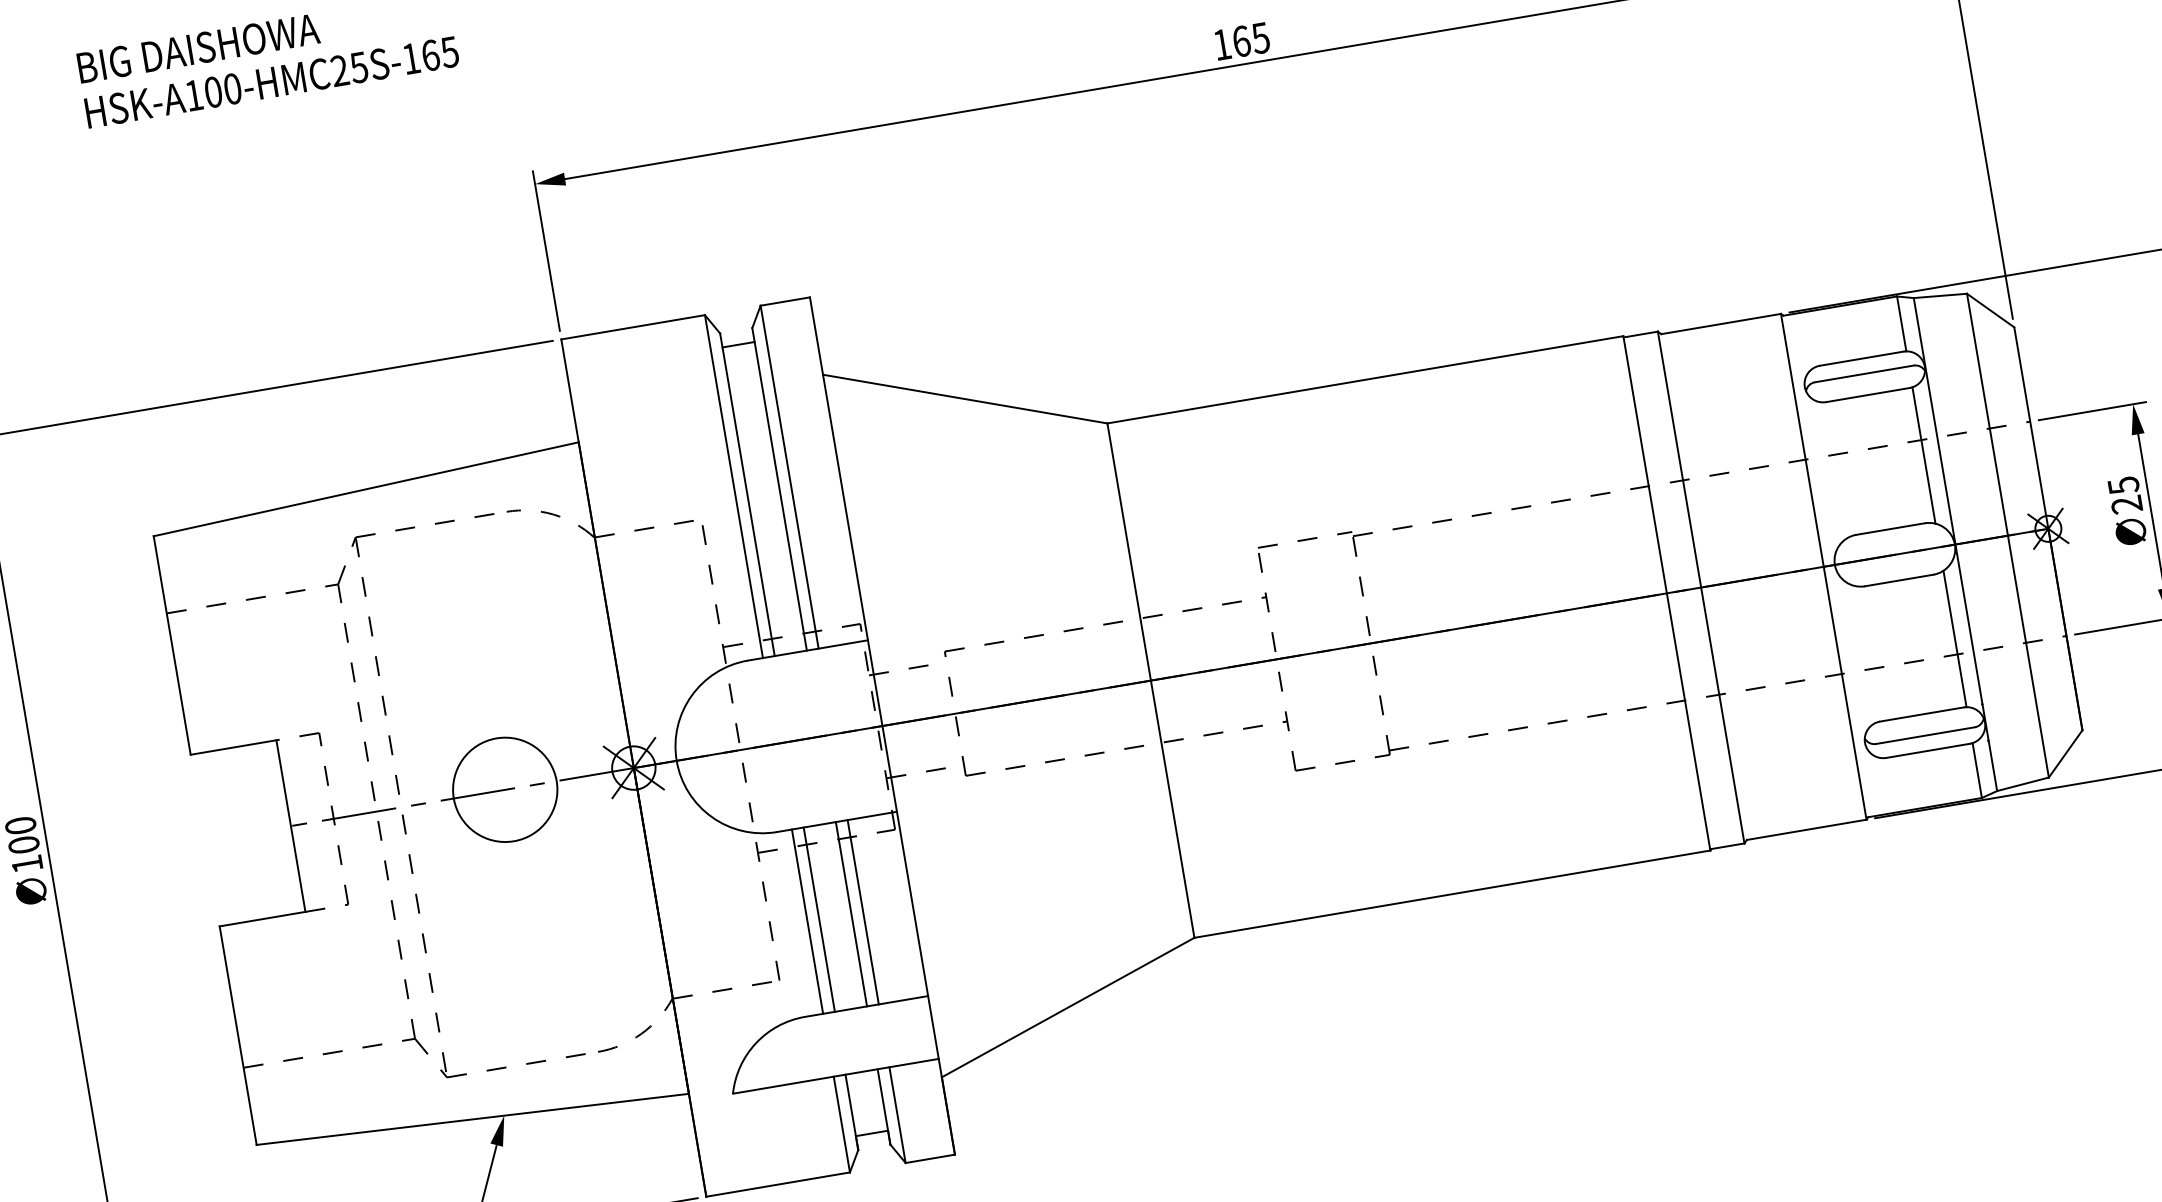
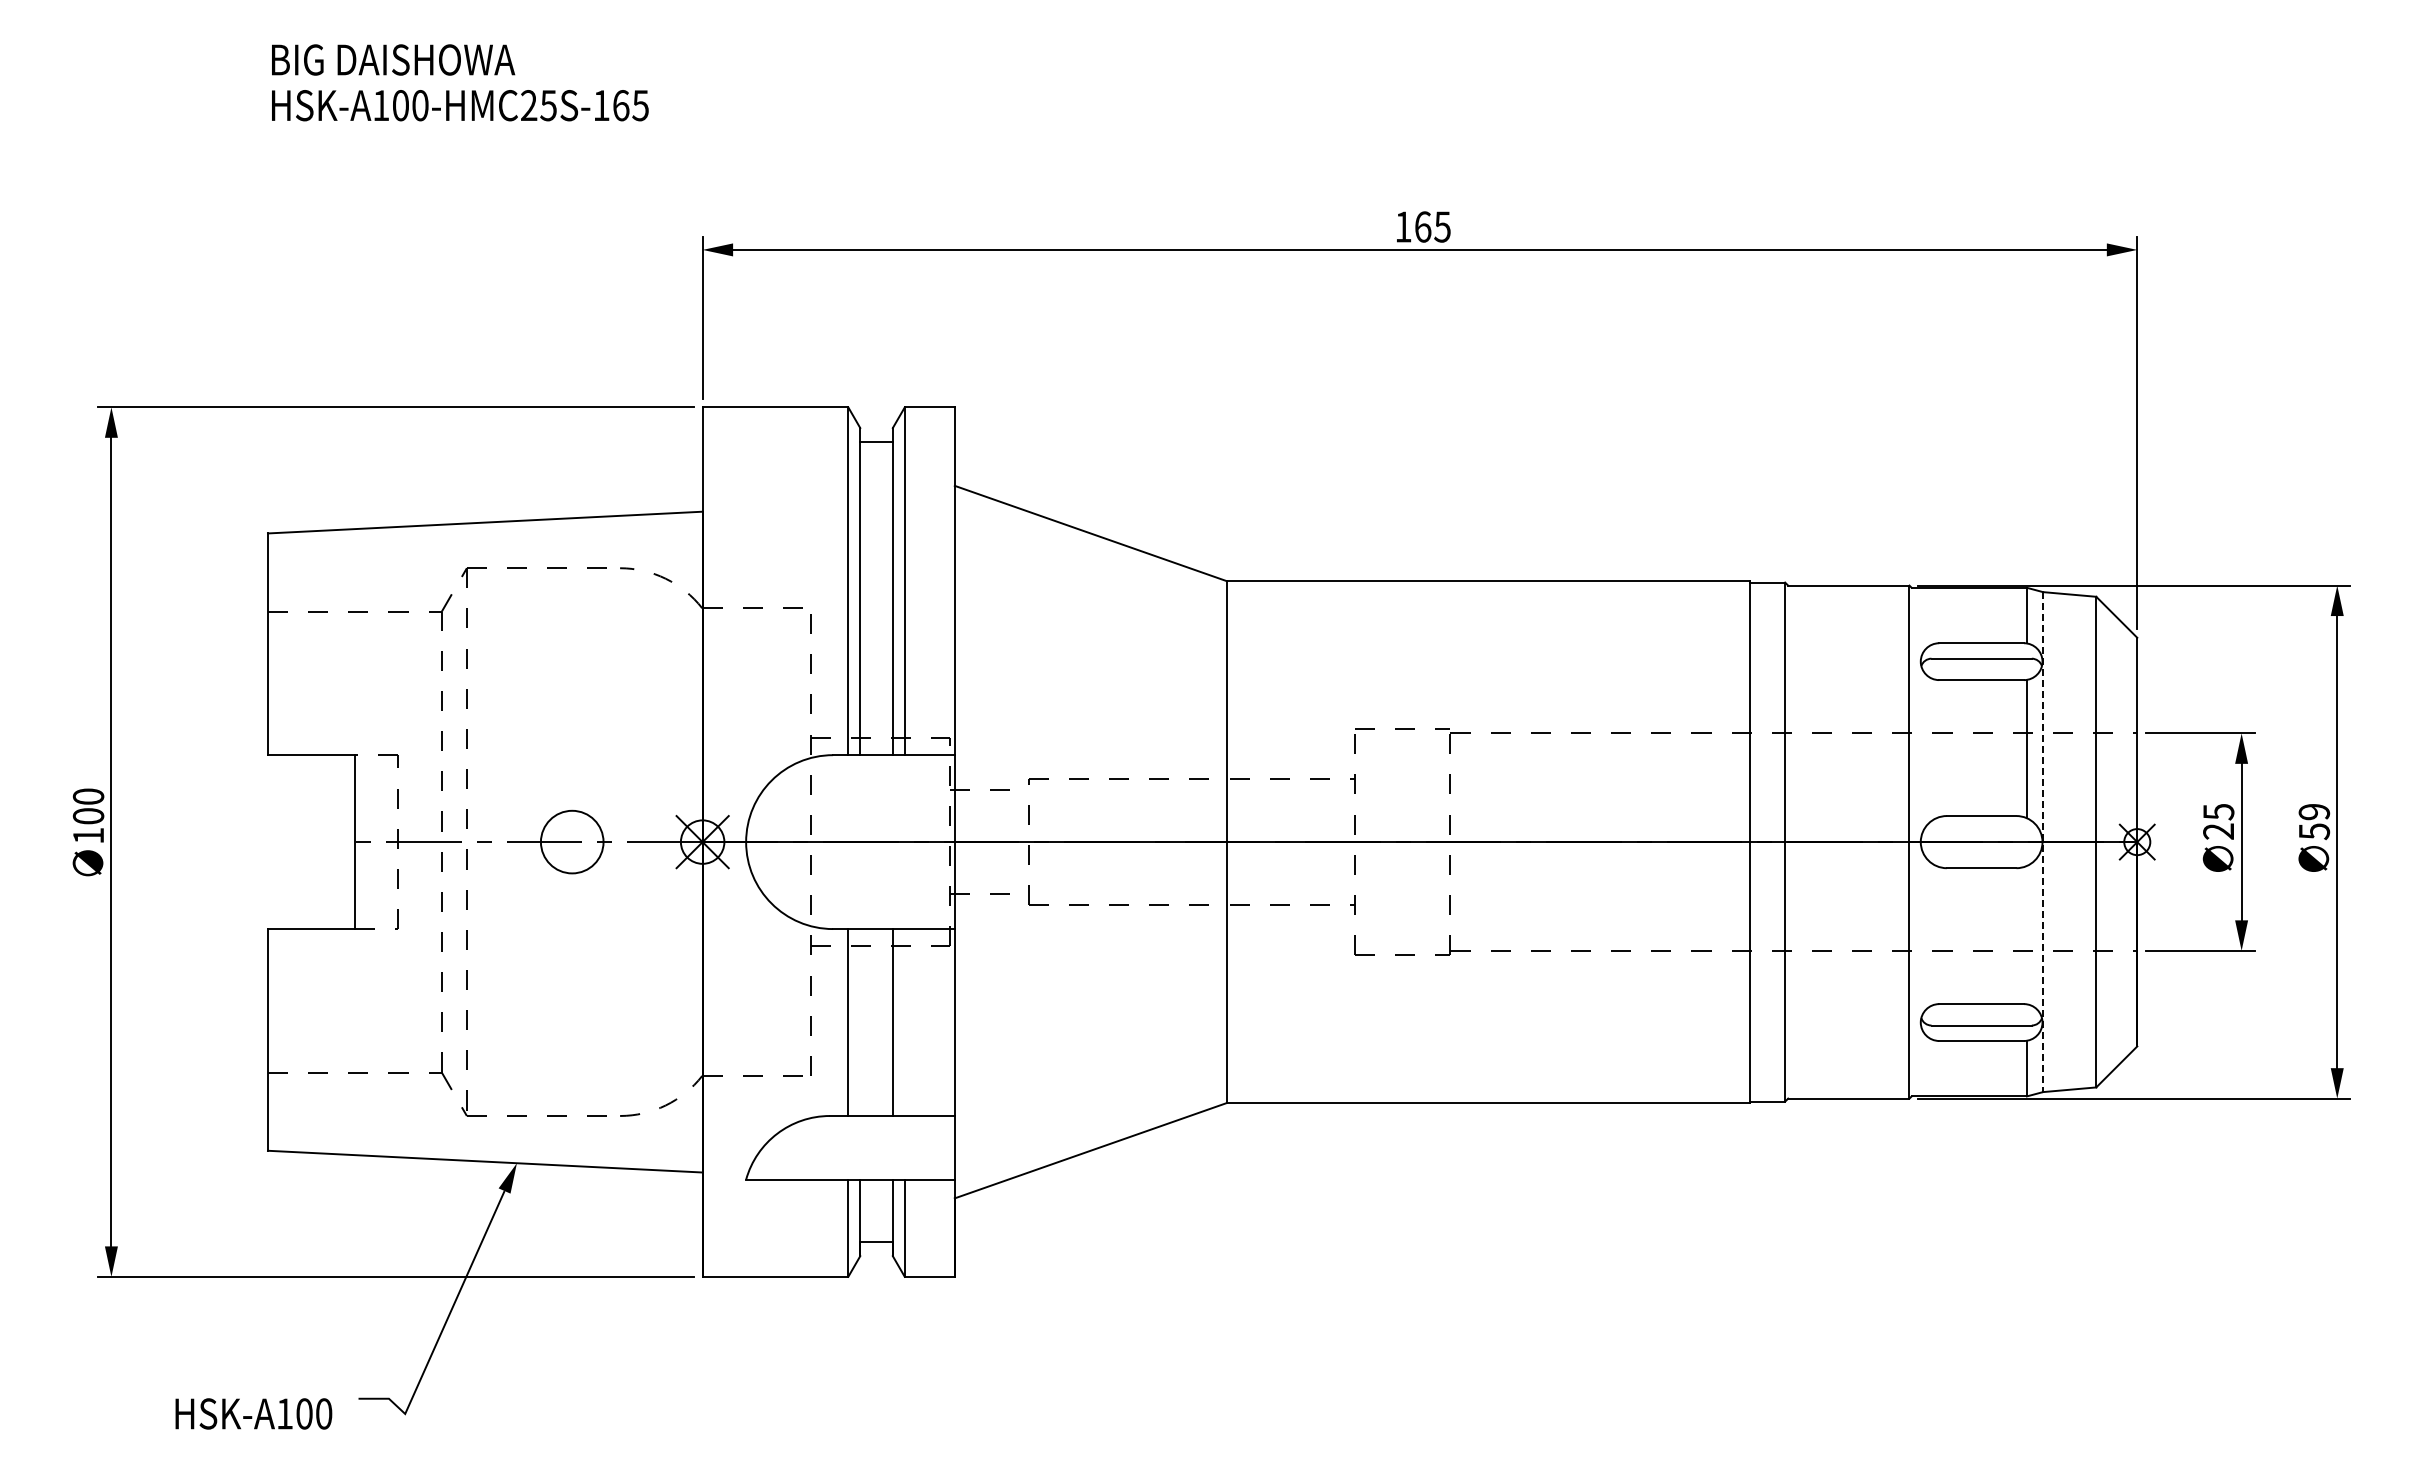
line: (1955, 544) -> (2043, 842), solid -> dashed
line: (1954, 639) -> (2026, 935), removed
circle: (505, 789) -> (572, 841), size x0.6
line: (862, 912) -> (904, 1022), removed
line: (819, 919) -> (860, 1022), removed

